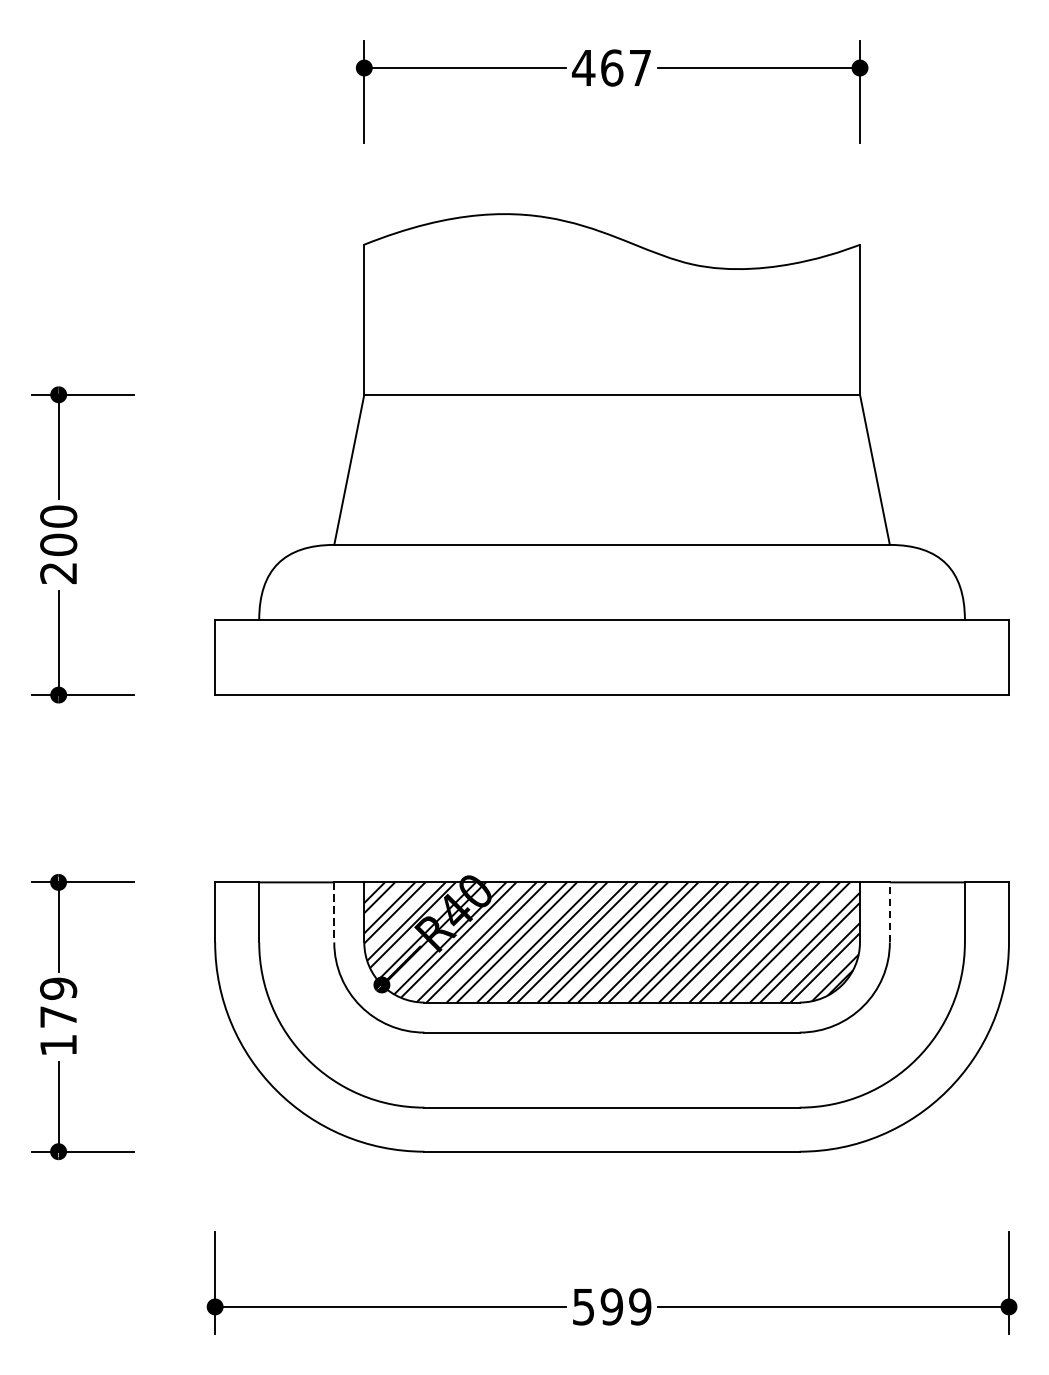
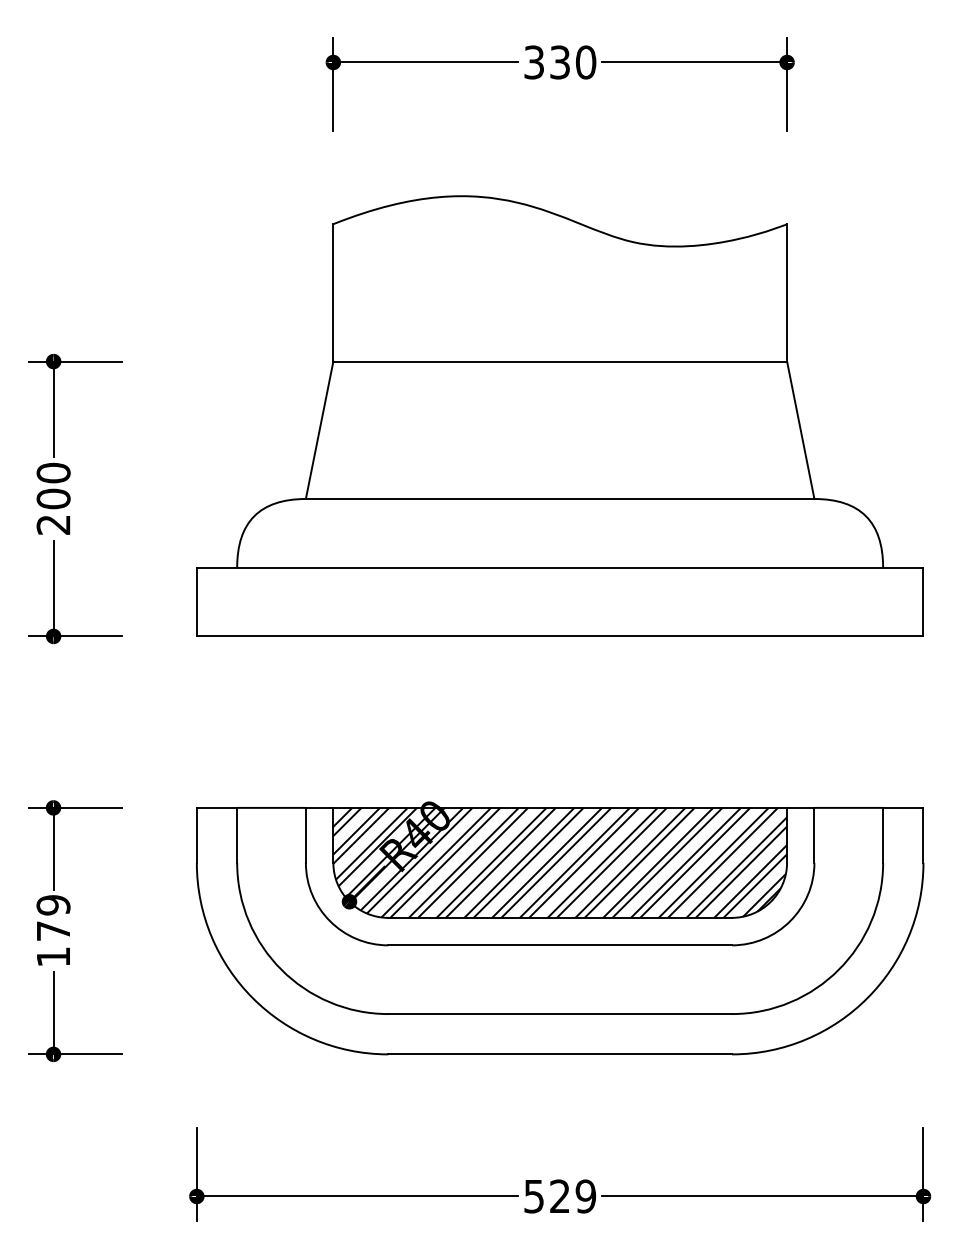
text: (611, 68) -> (559, 62), 467 -> 330
line: (889, 911) -> (814, 834), dashed -> solid
line: (333, 912) -> (305, 835), dashed -> solid
text: (611, 1306) -> (559, 1196), 599 -> 529

